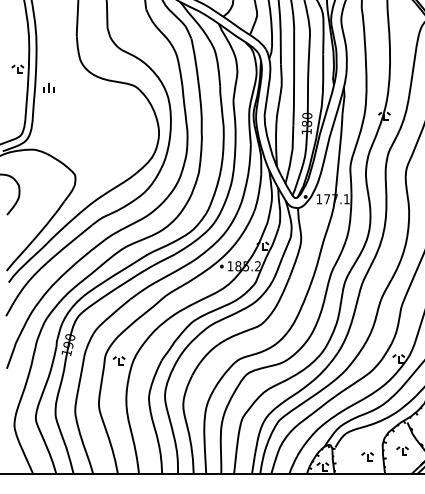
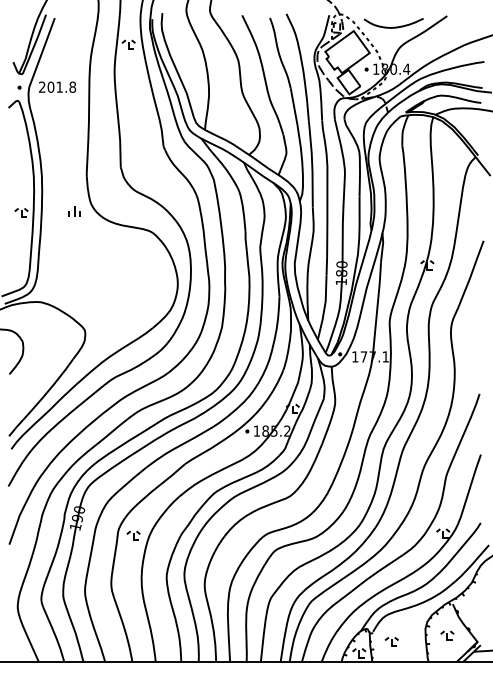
part: (48, 87) -> (74, 211), moved
part: (367, 456) -> (391, 641), moved

